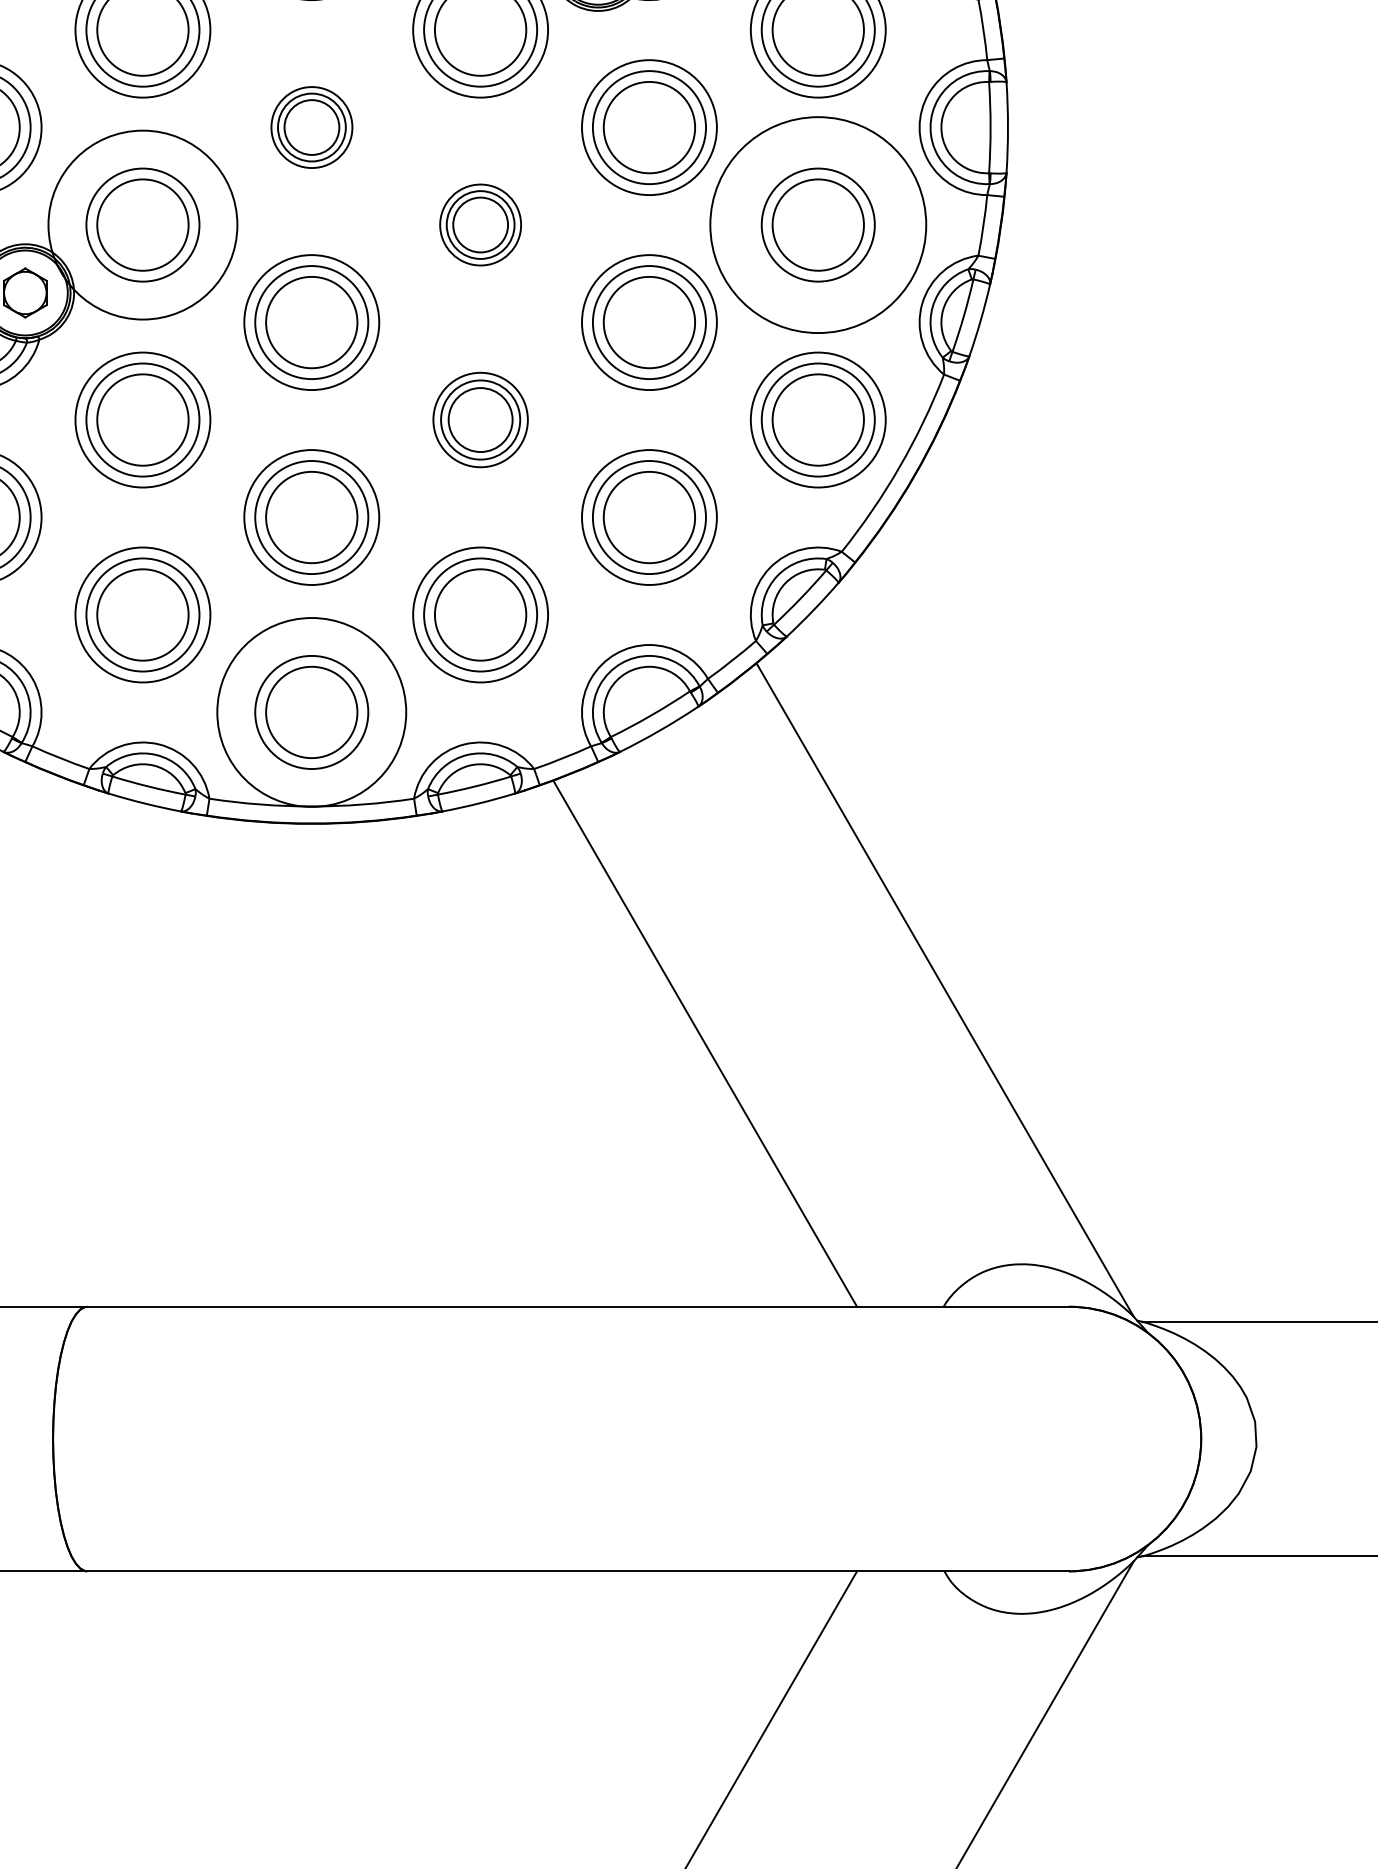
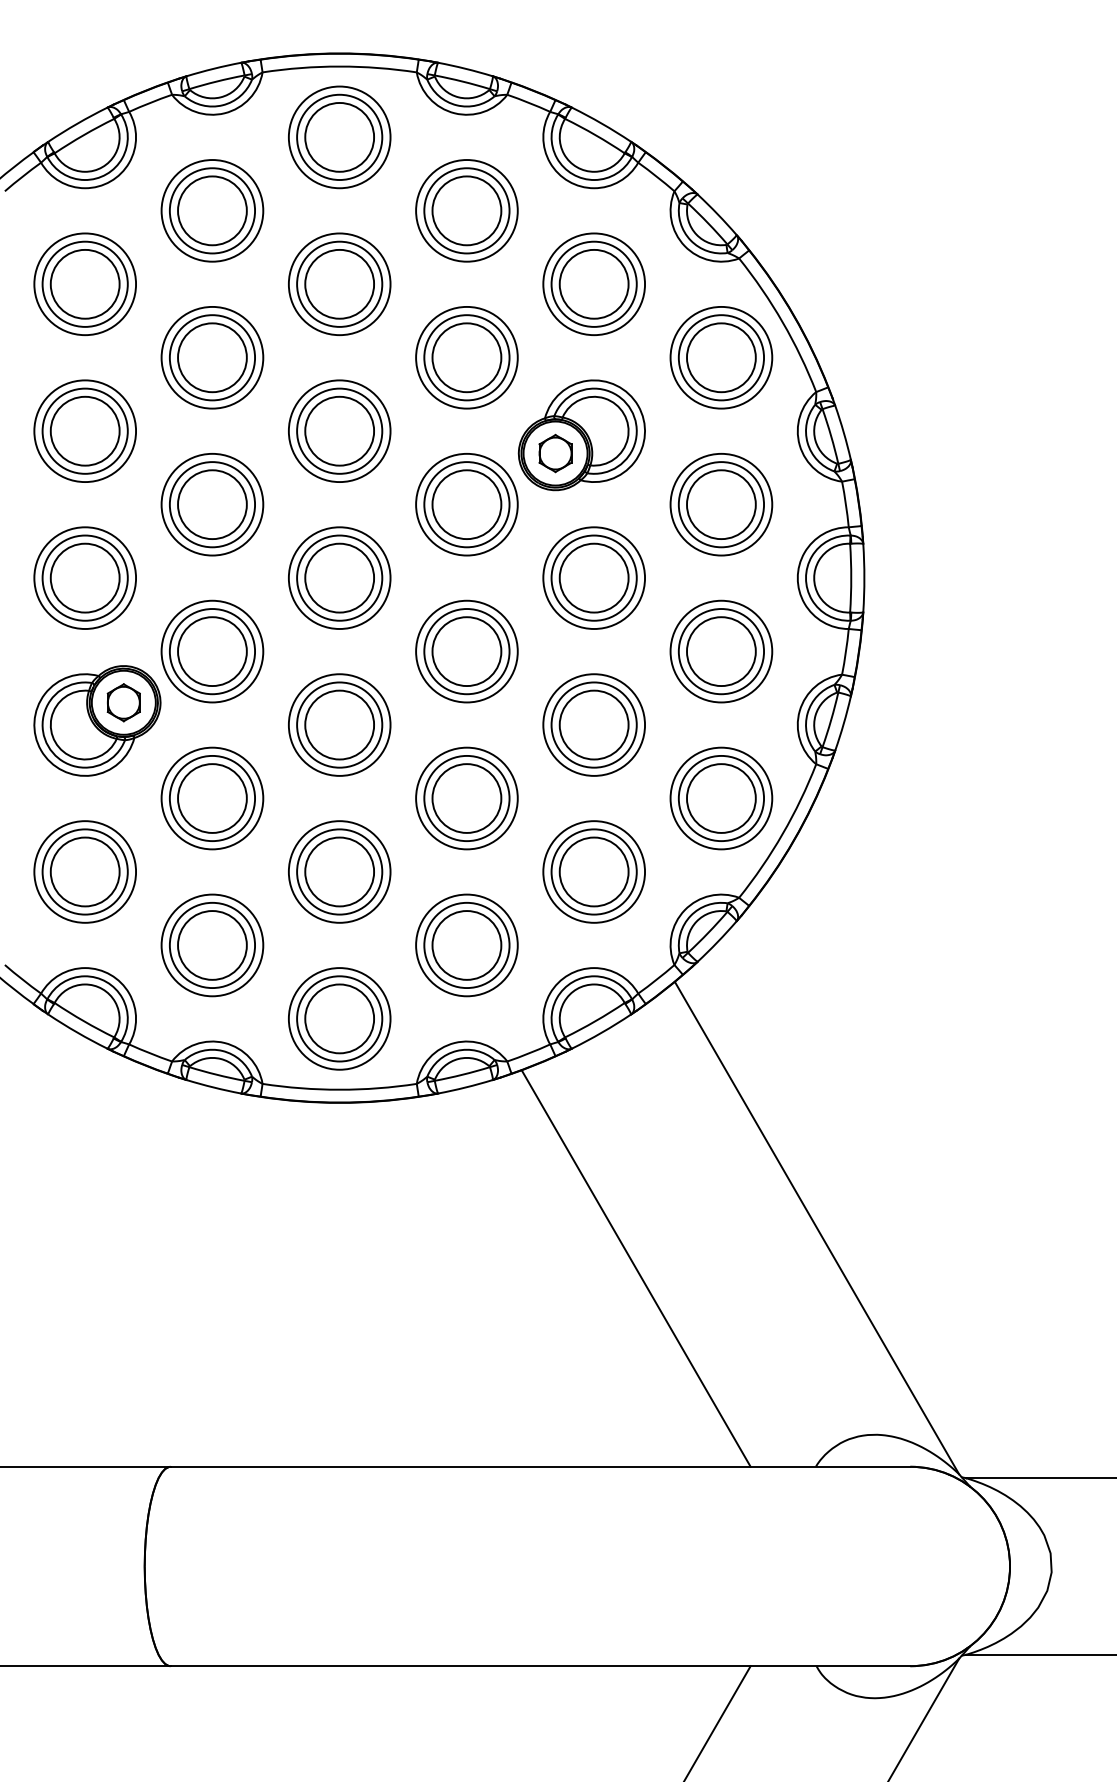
part: (311, 126) -> (339, 577), size x1.67
circle: (143, 224) -> (212, 651), size x0.71
part: (480, 224) -> (466, 651), size x1.67
circle: (818, 224) -> (721, 651), size x0.62
part: (480, 420) -> (466, 798), size x1.43
circle: (311, 711) -> (339, 1018), size x0.71

